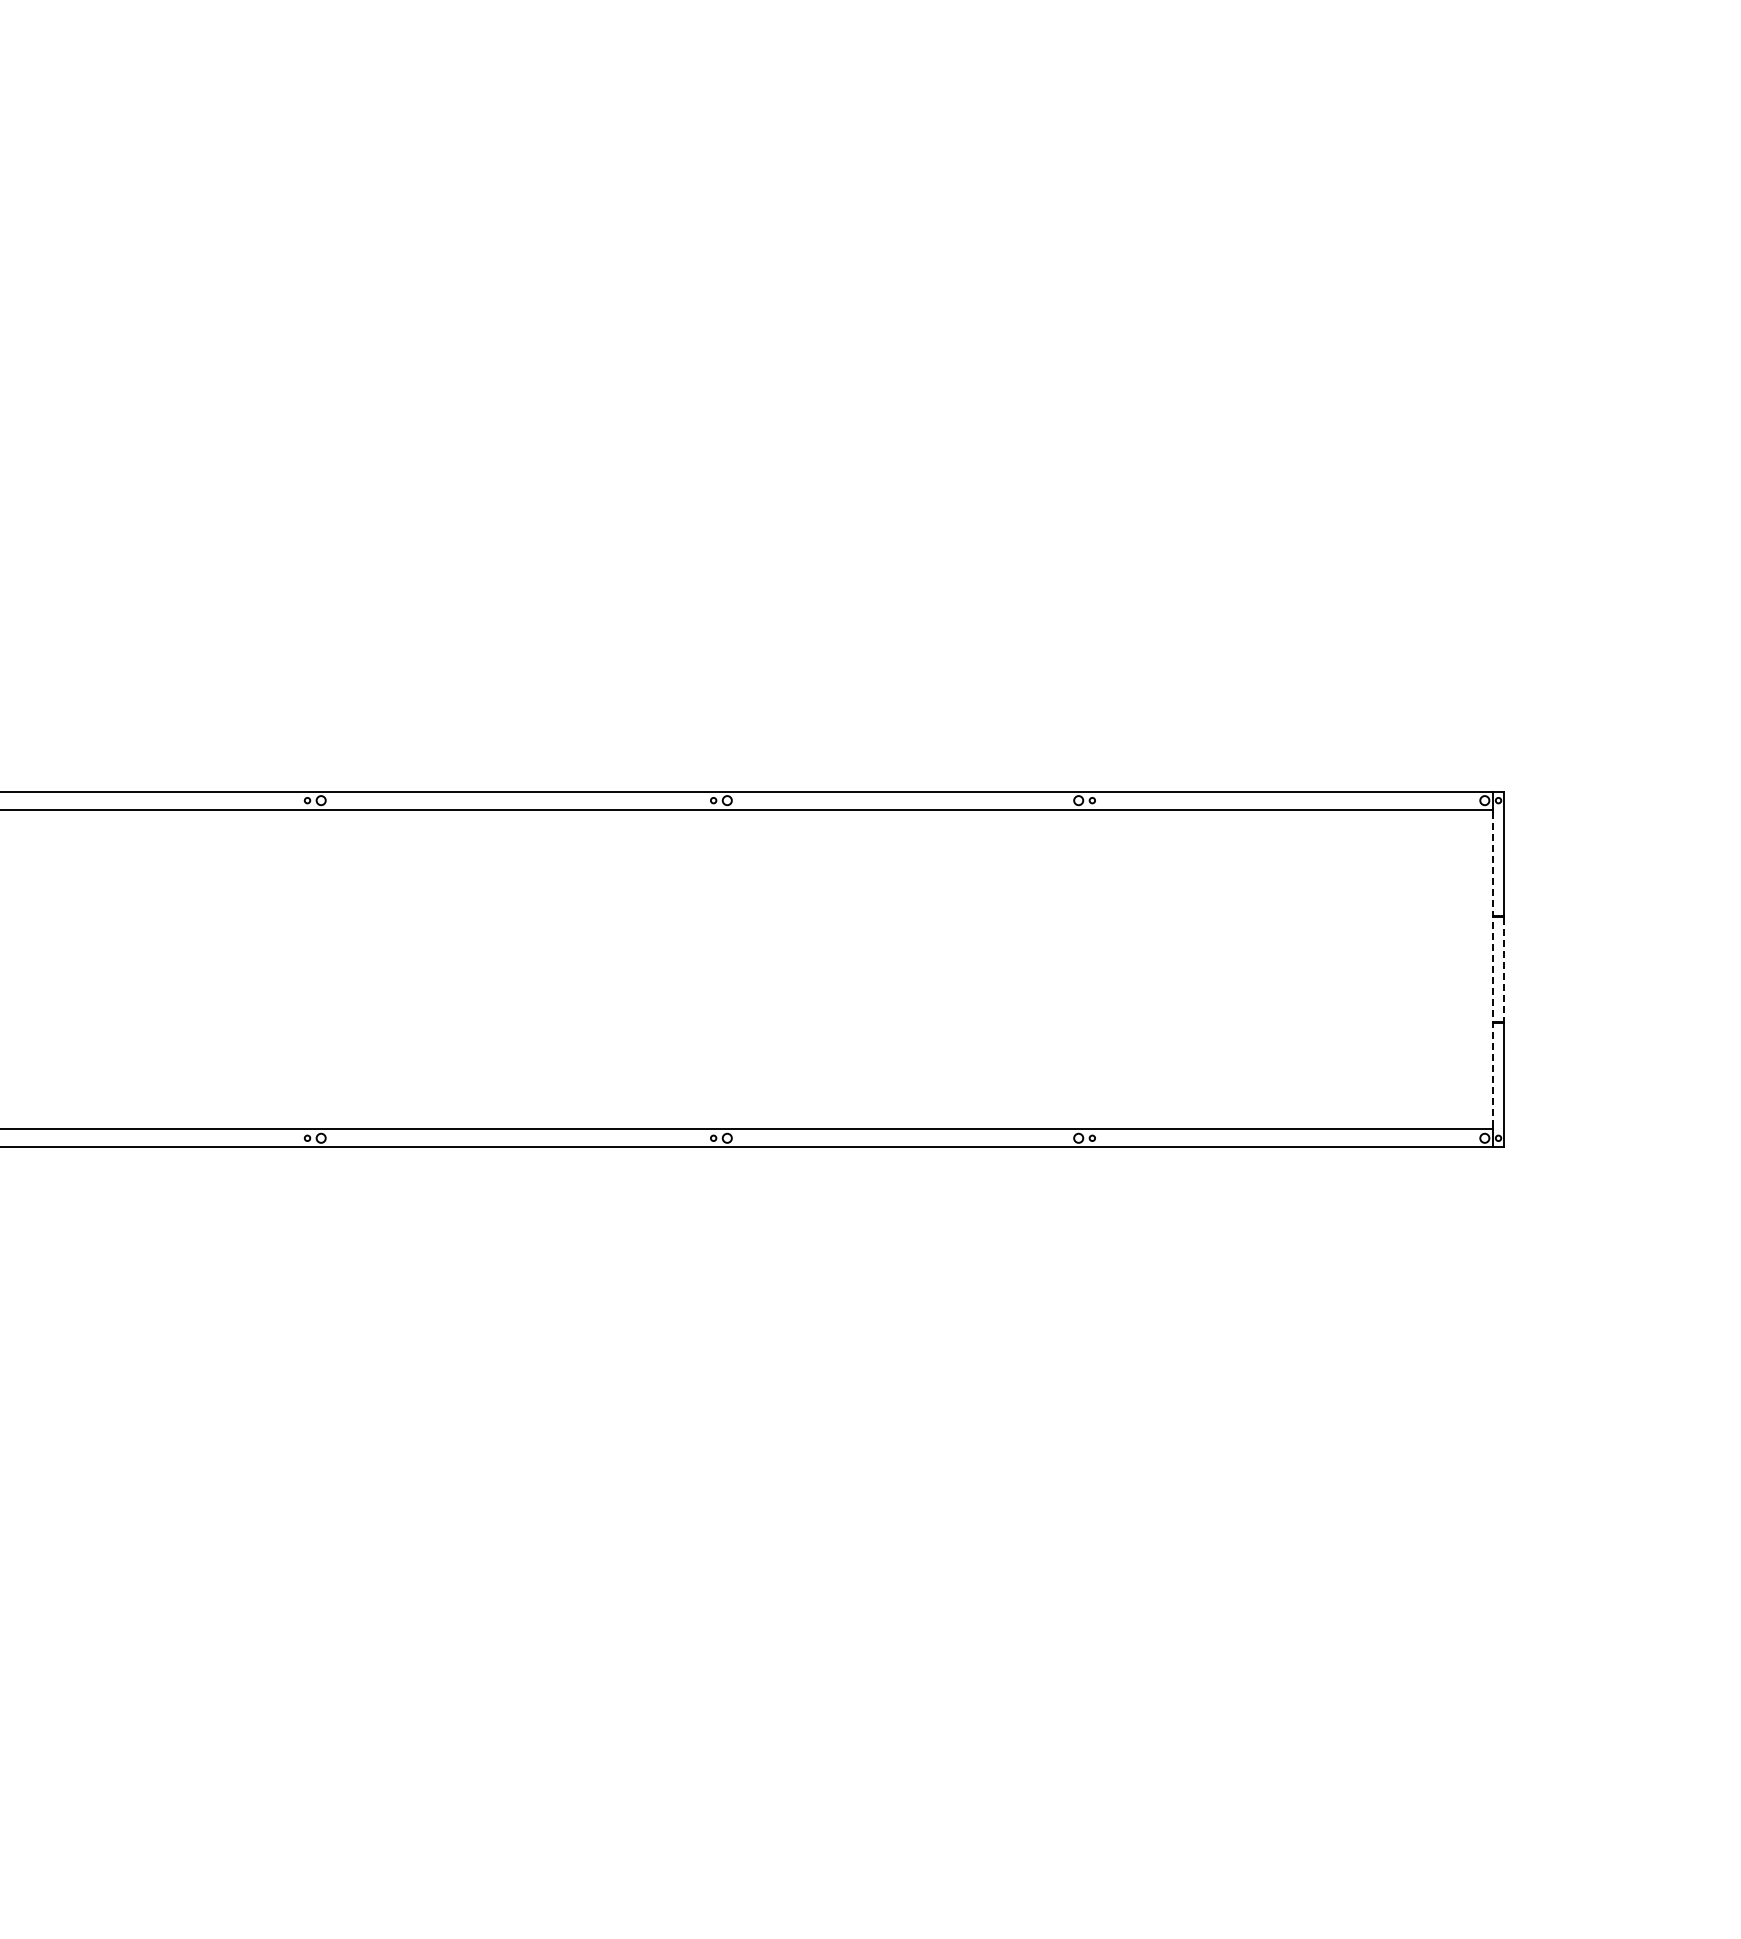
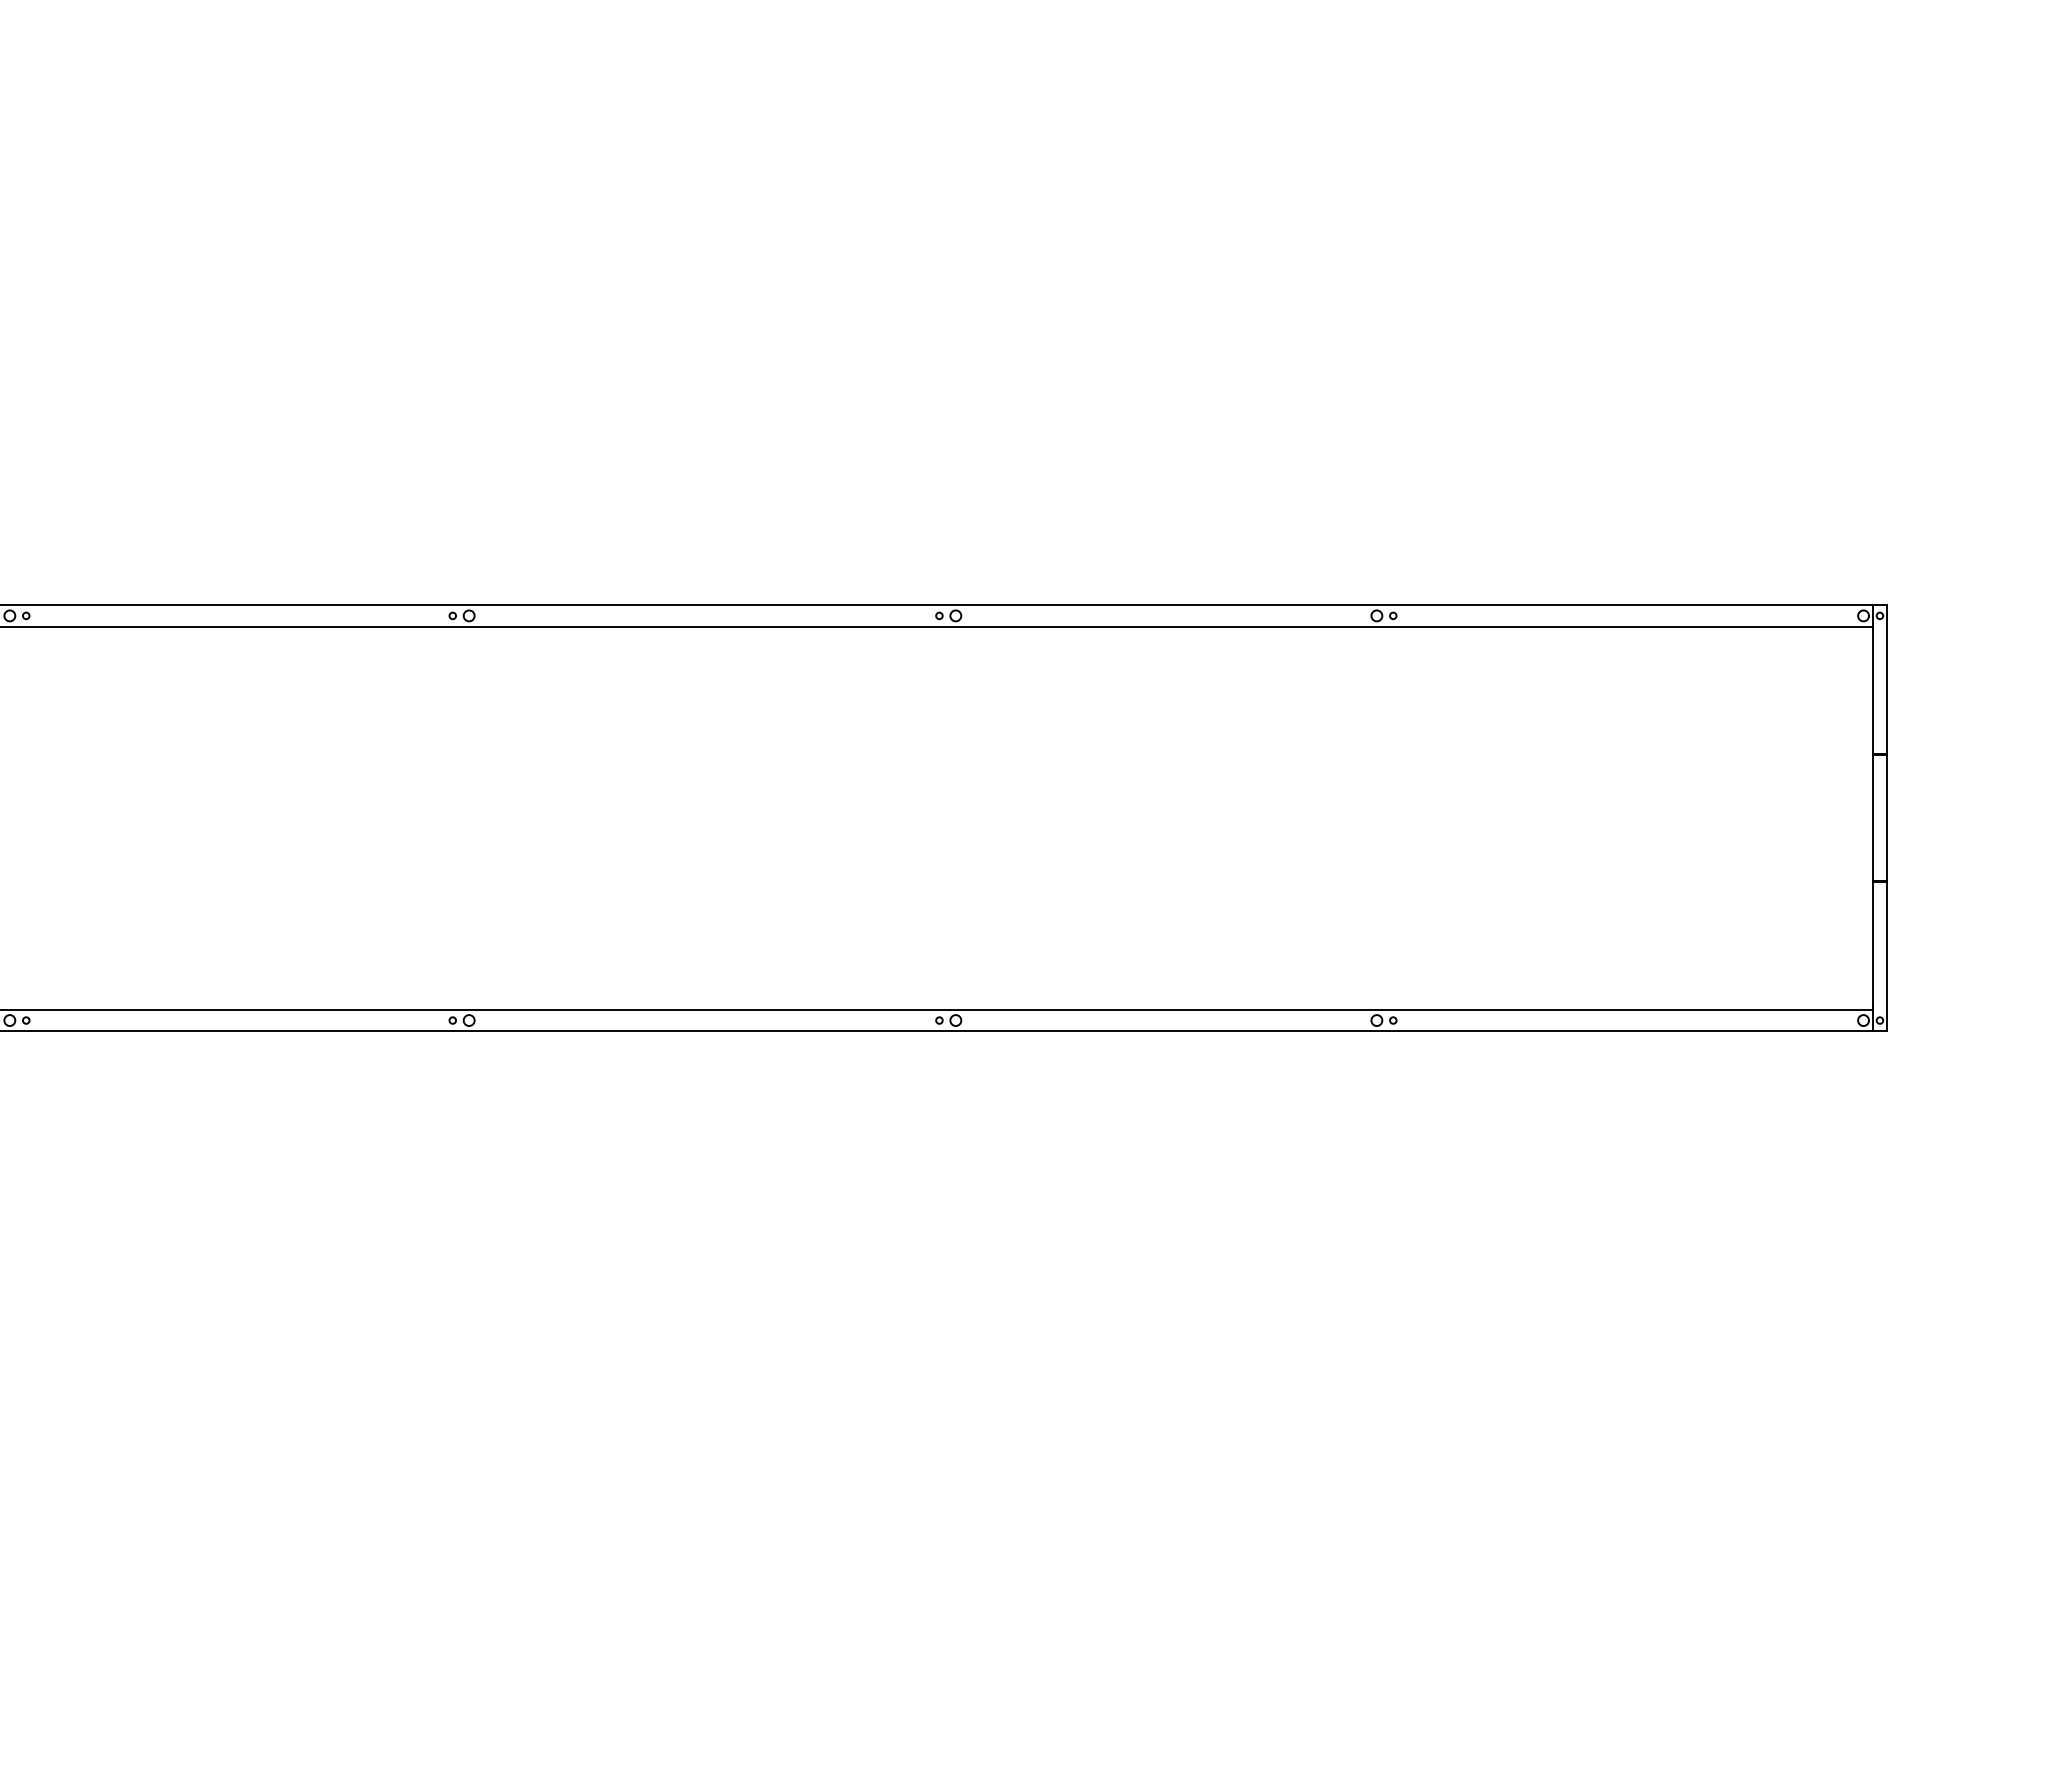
line: (1493, 969) -> (1873, 818), dashed -> solid
line: (1504, 969) -> (1887, 818), dashed -> solid

